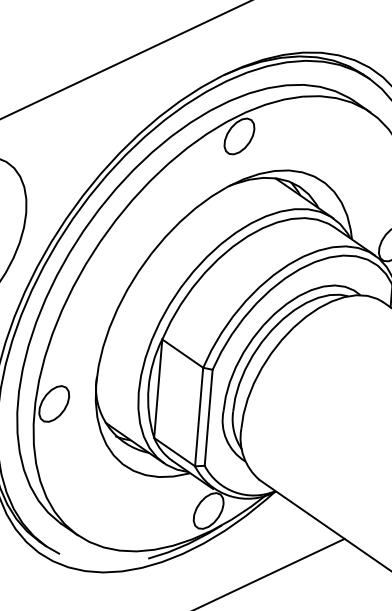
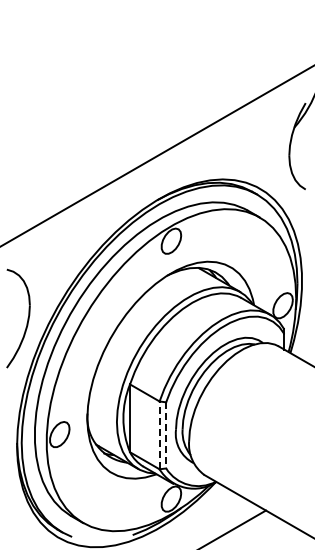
line: (198, 417) -> (159, 435), solid -> dashed
line: (209, 418) -> (166, 435), solid -> dashed

